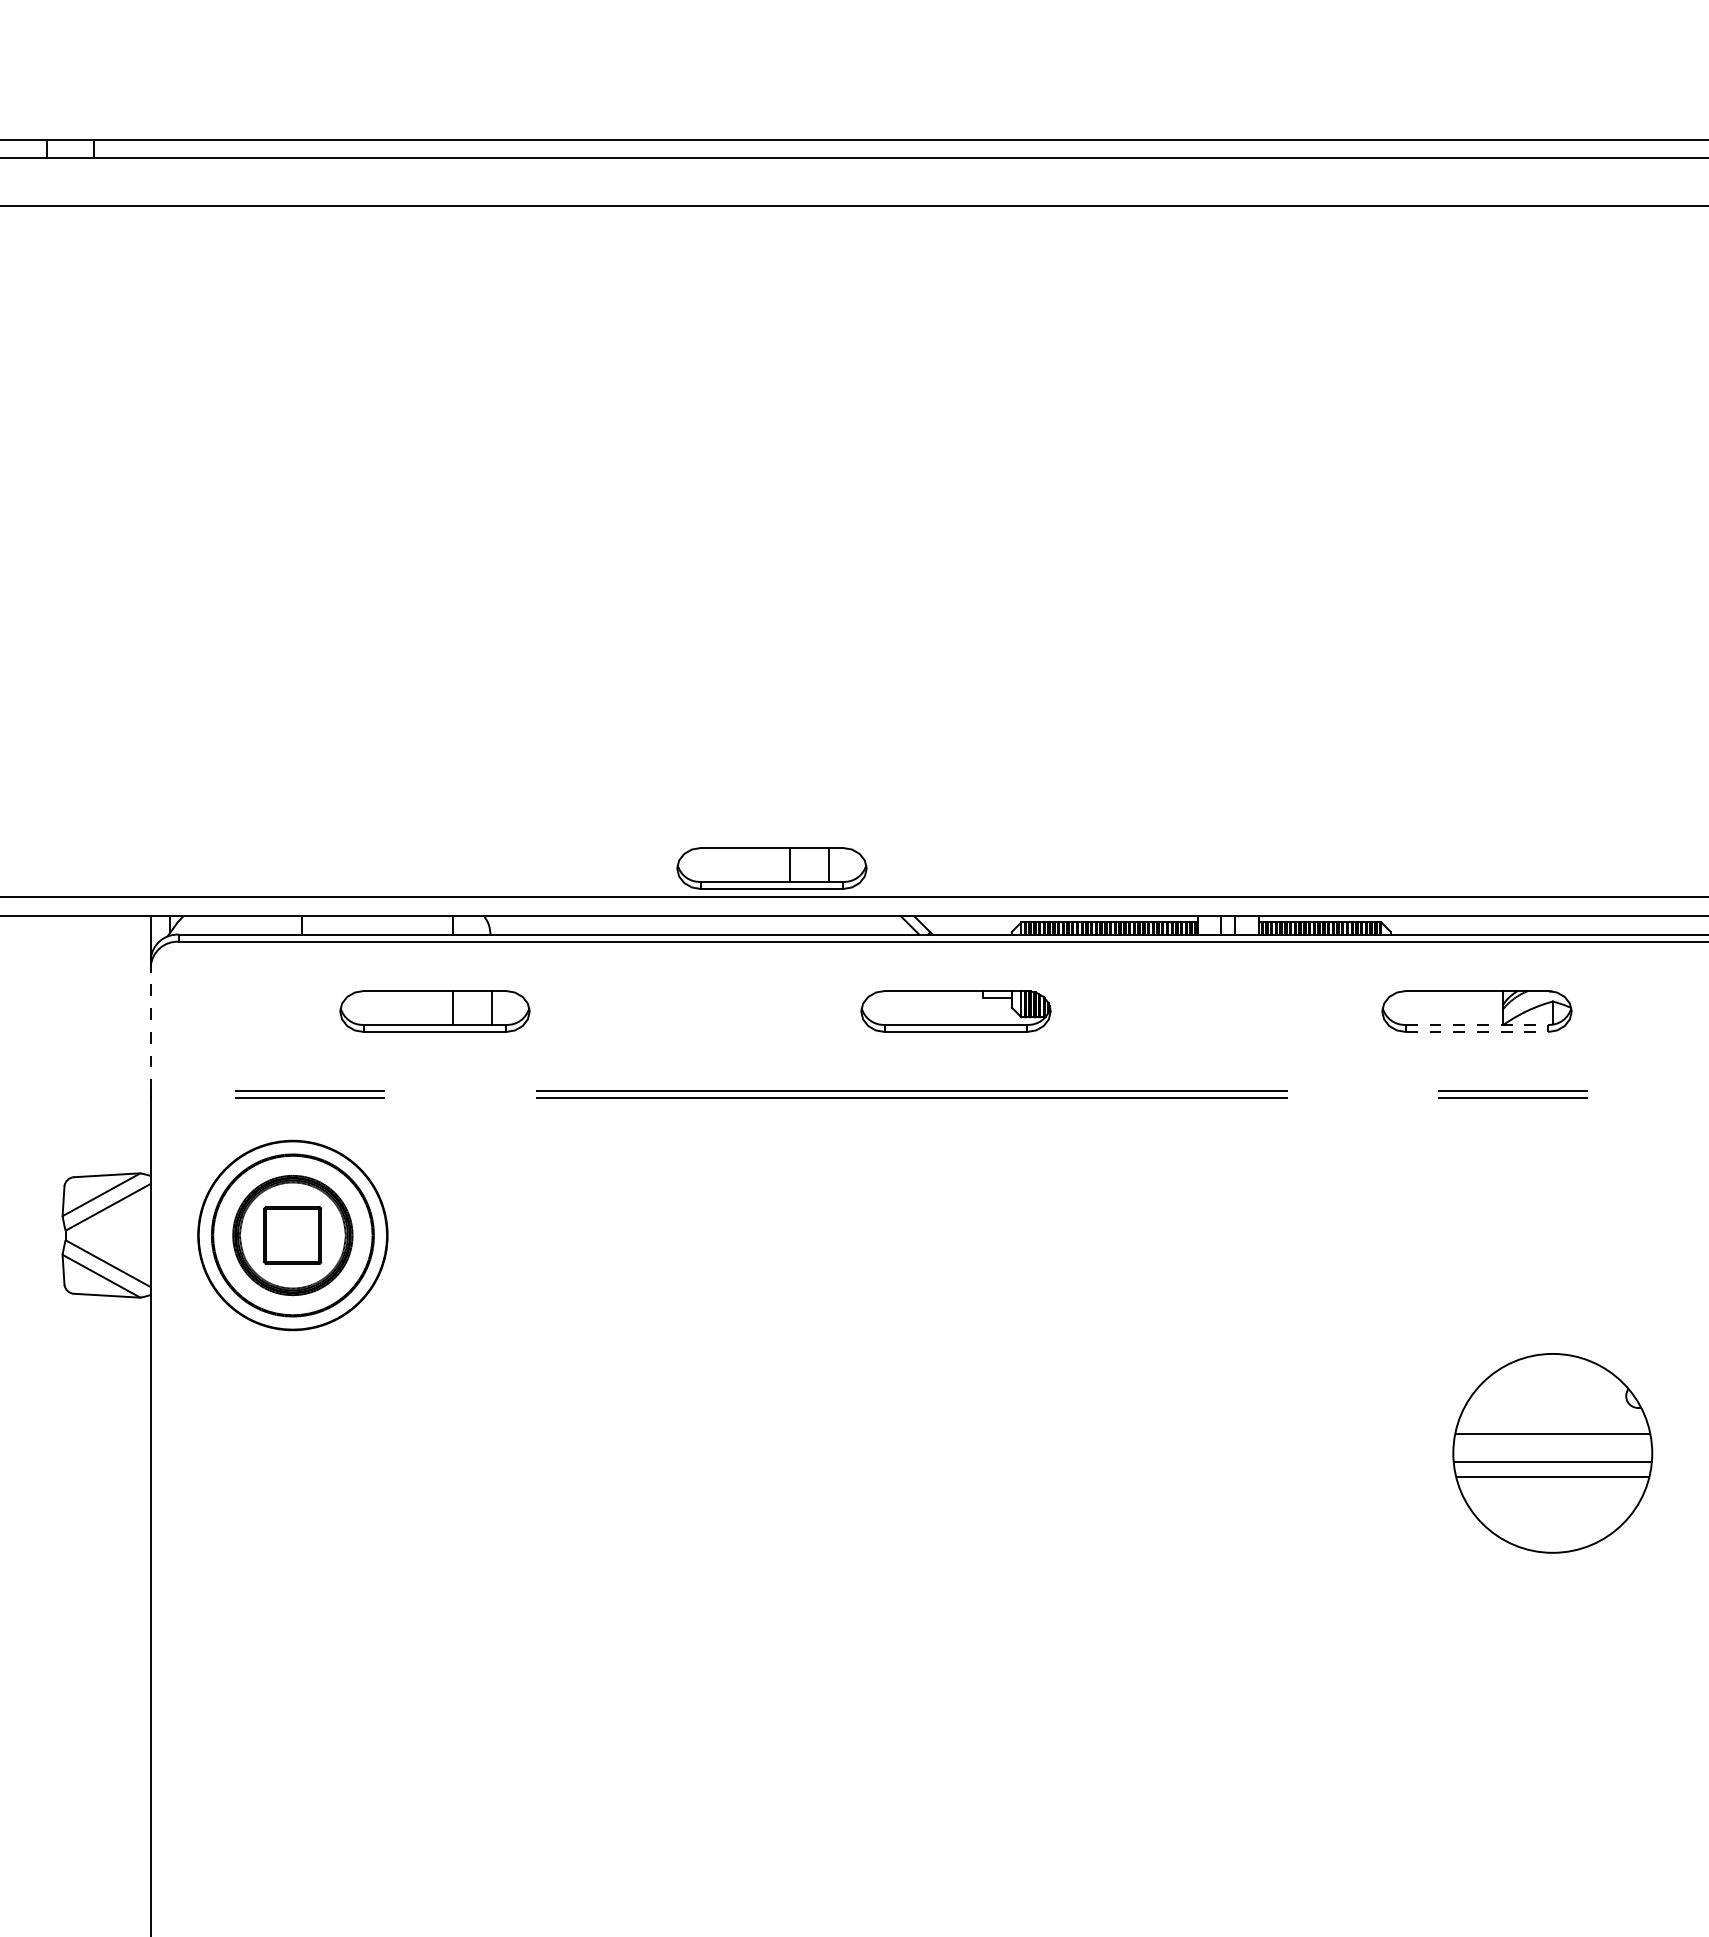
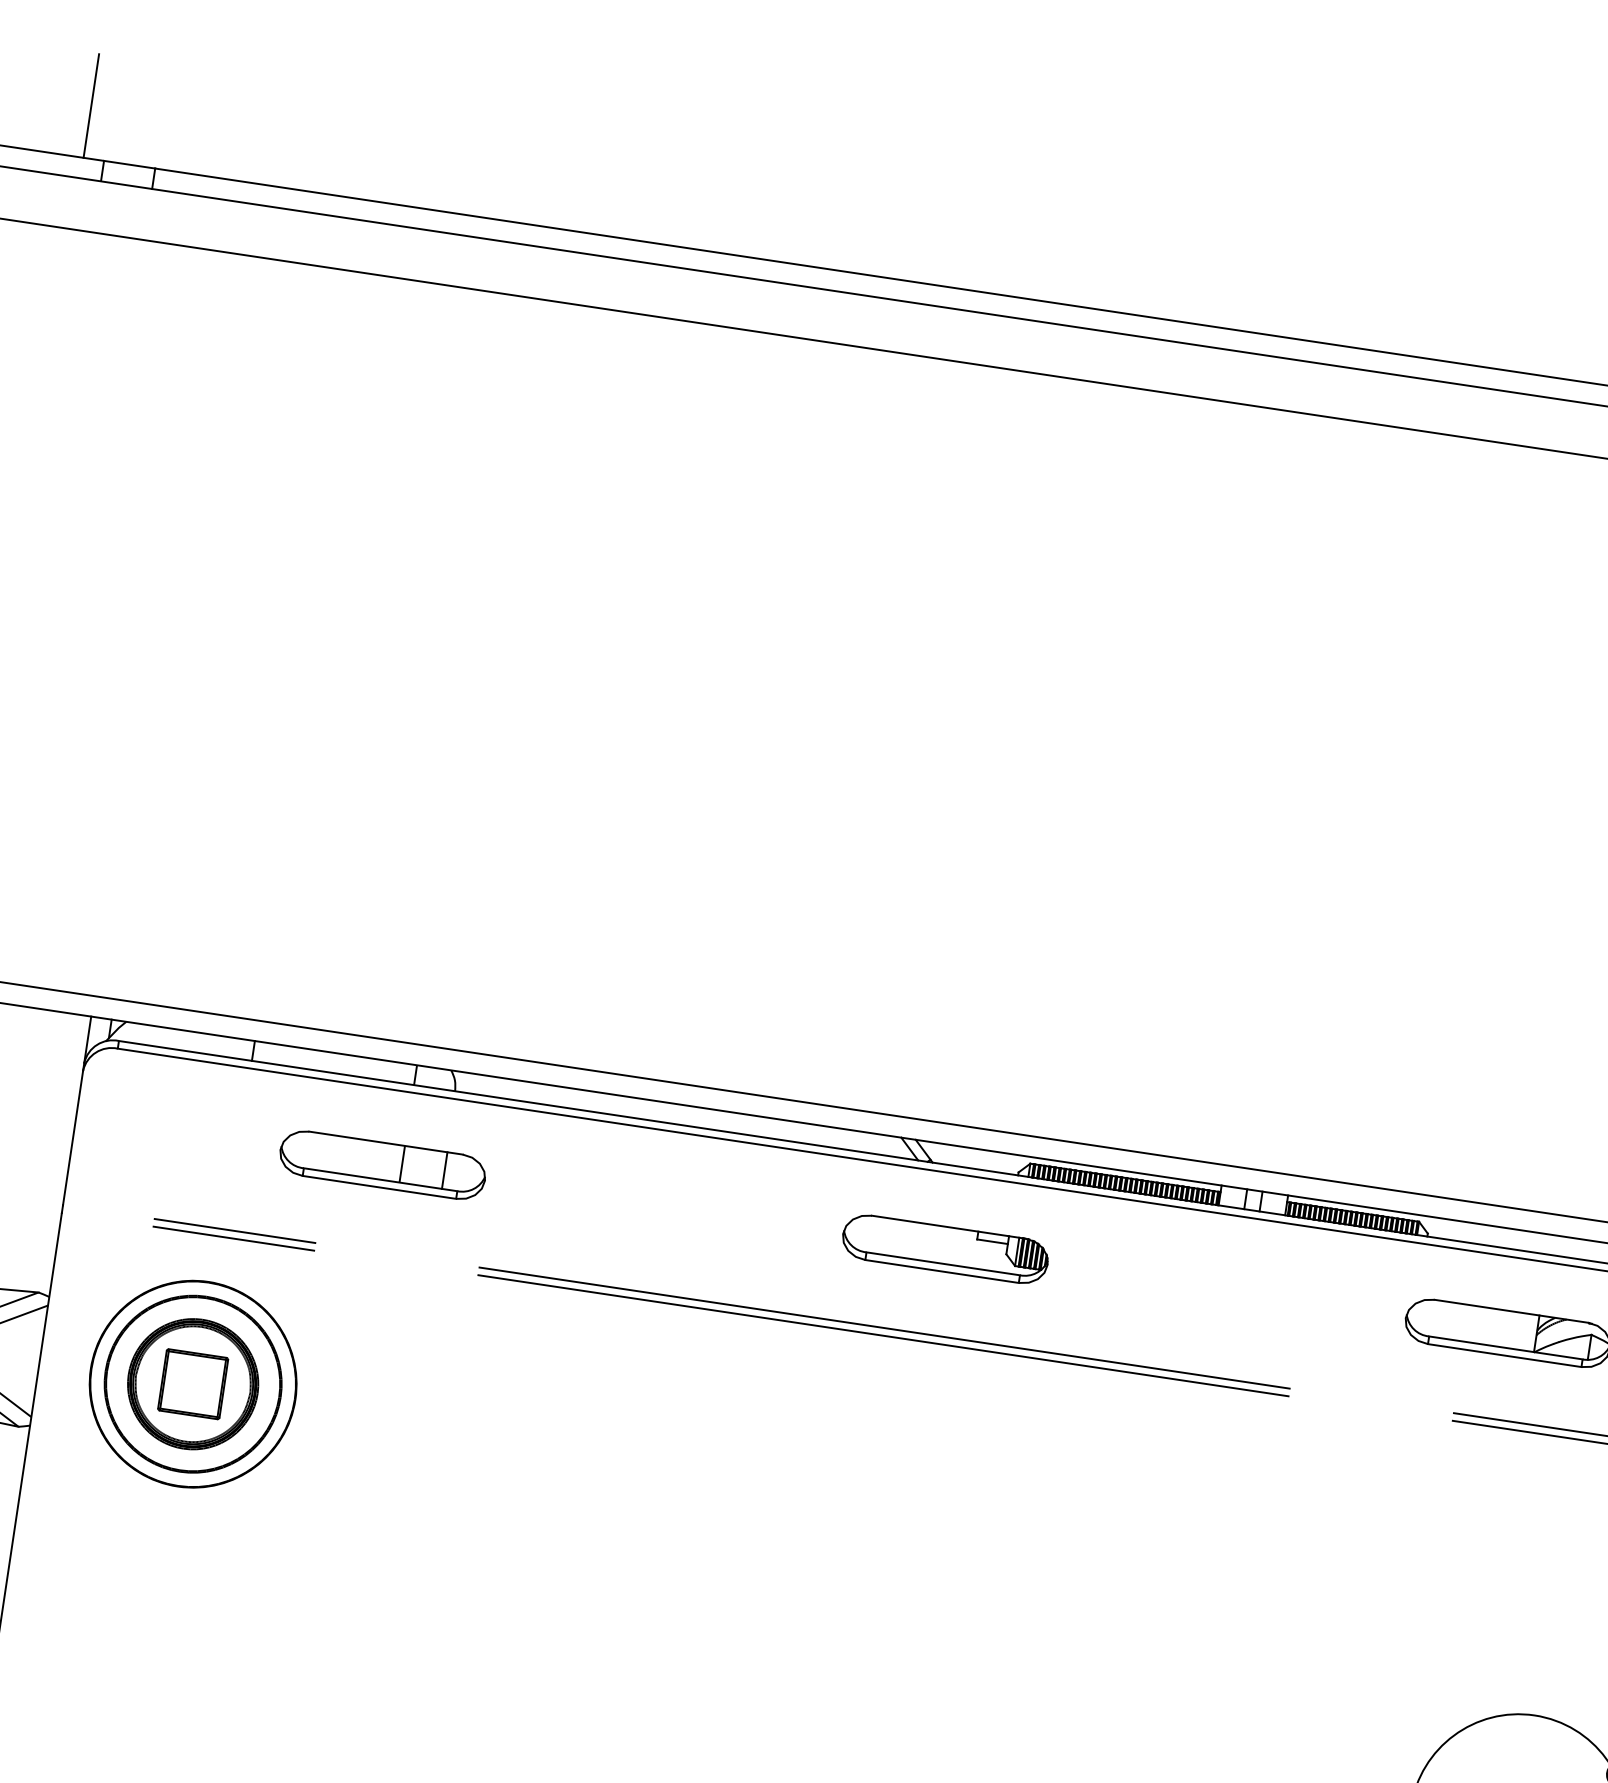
line: (27, 91) -> (91, 105), added
part: (771, 868) -> (769, 1065), removed
line: (1477, 1024) -> (1506, 1347), dashed -> solid
line: (150, 1028) -> (72, 1137), dashed -> solid
line: (1477, 1032) -> (1505, 1356), dashed -> solid

